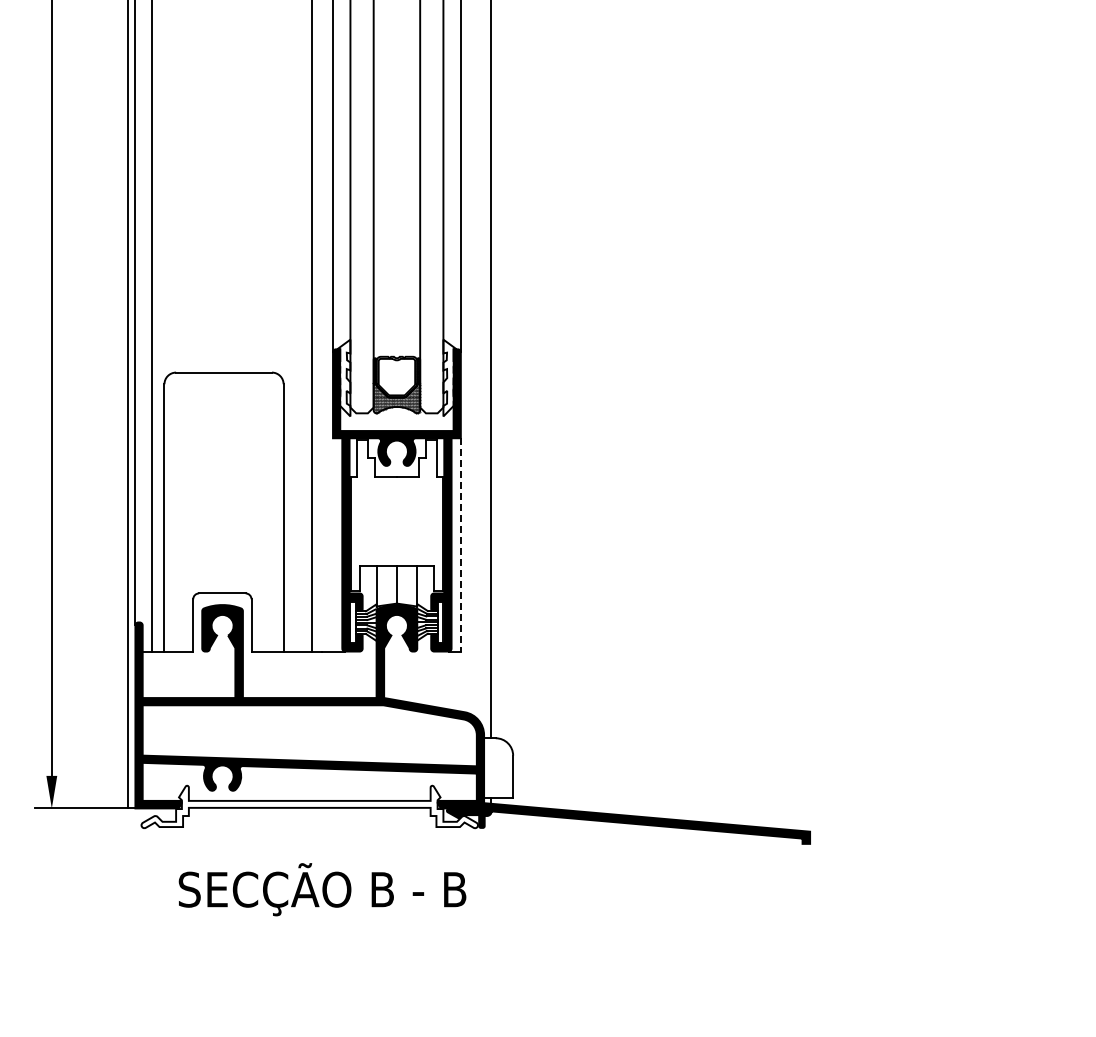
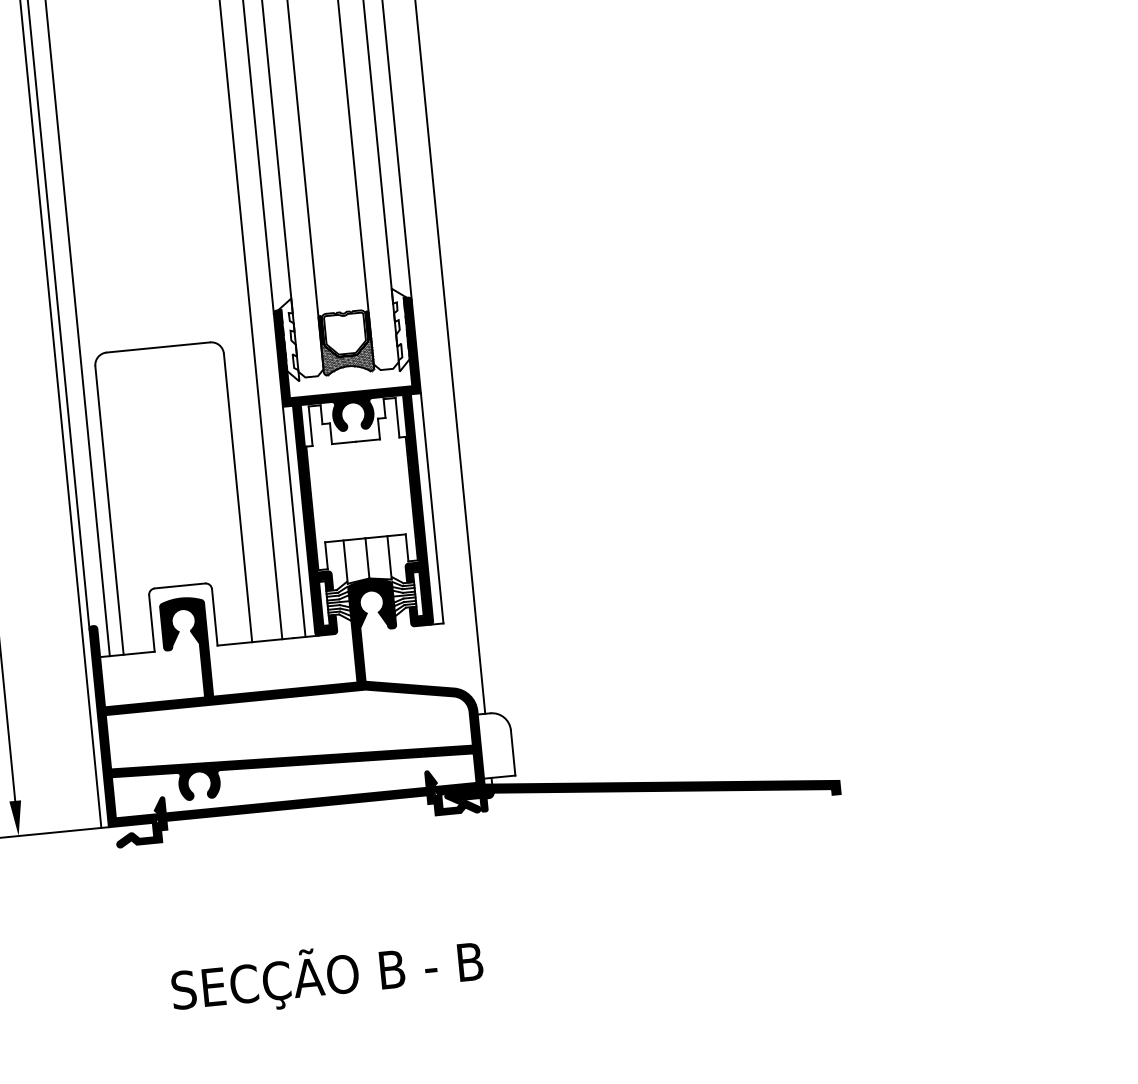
line: (333, 544) -> (294, 521), added
line: (460, 544) -> (431, 507), dashed -> solid
fill: (309, 806) -> (296, 806), added
text: (322, 889) -> (327, 975), moved

